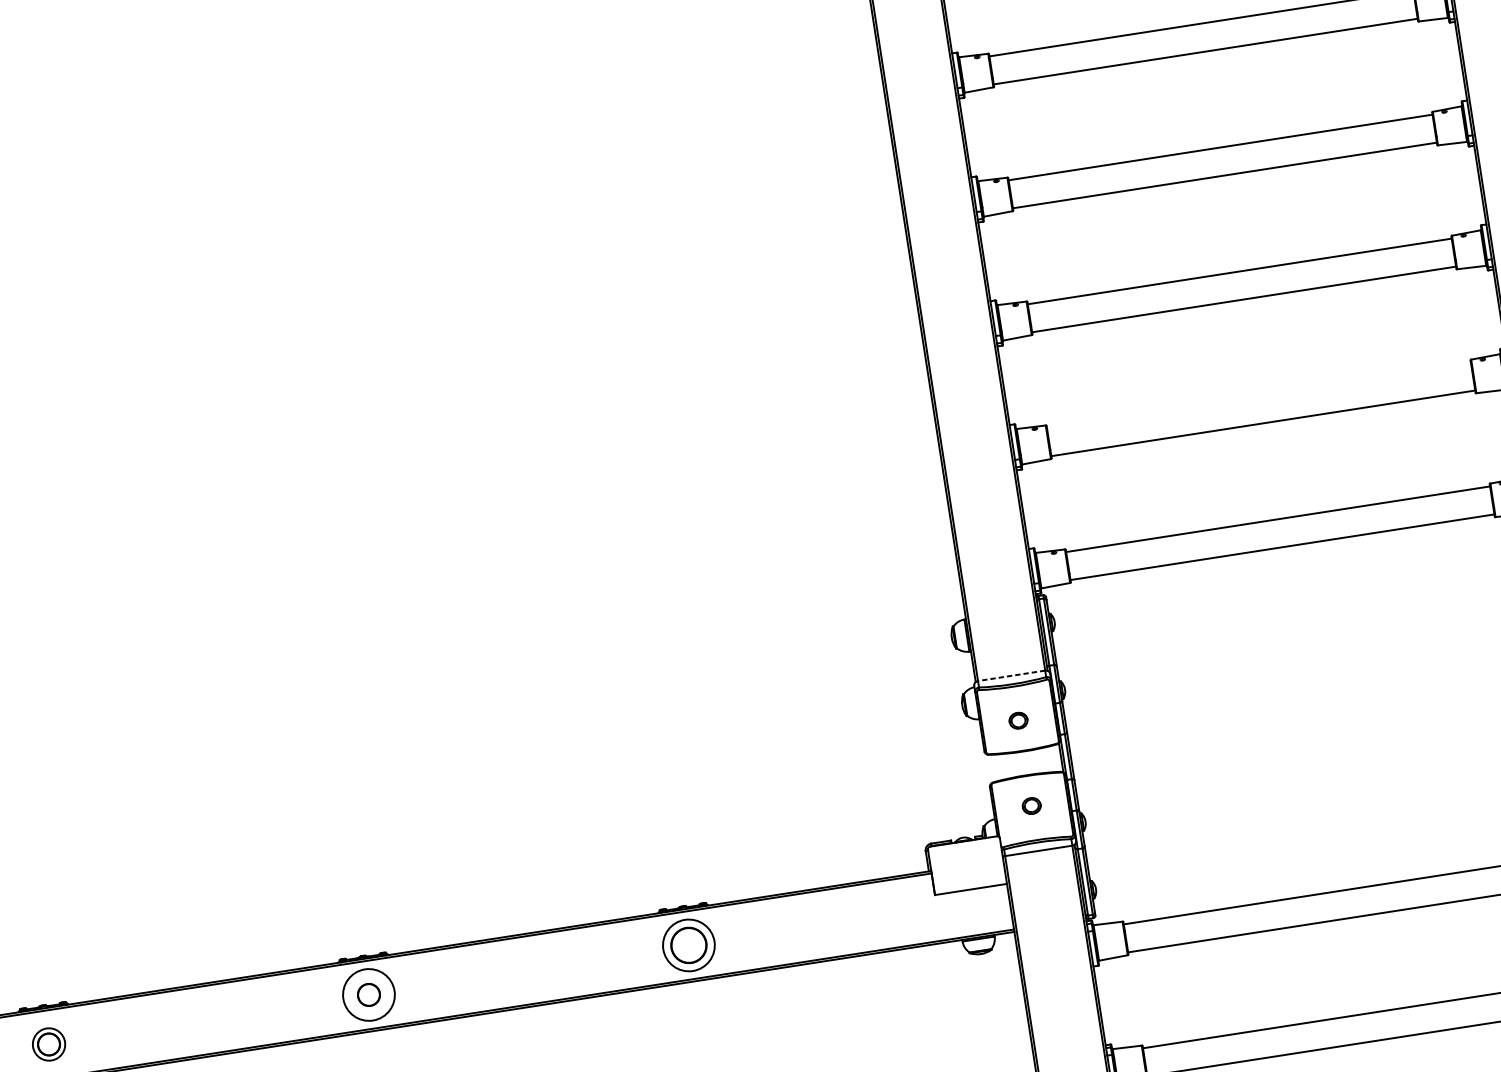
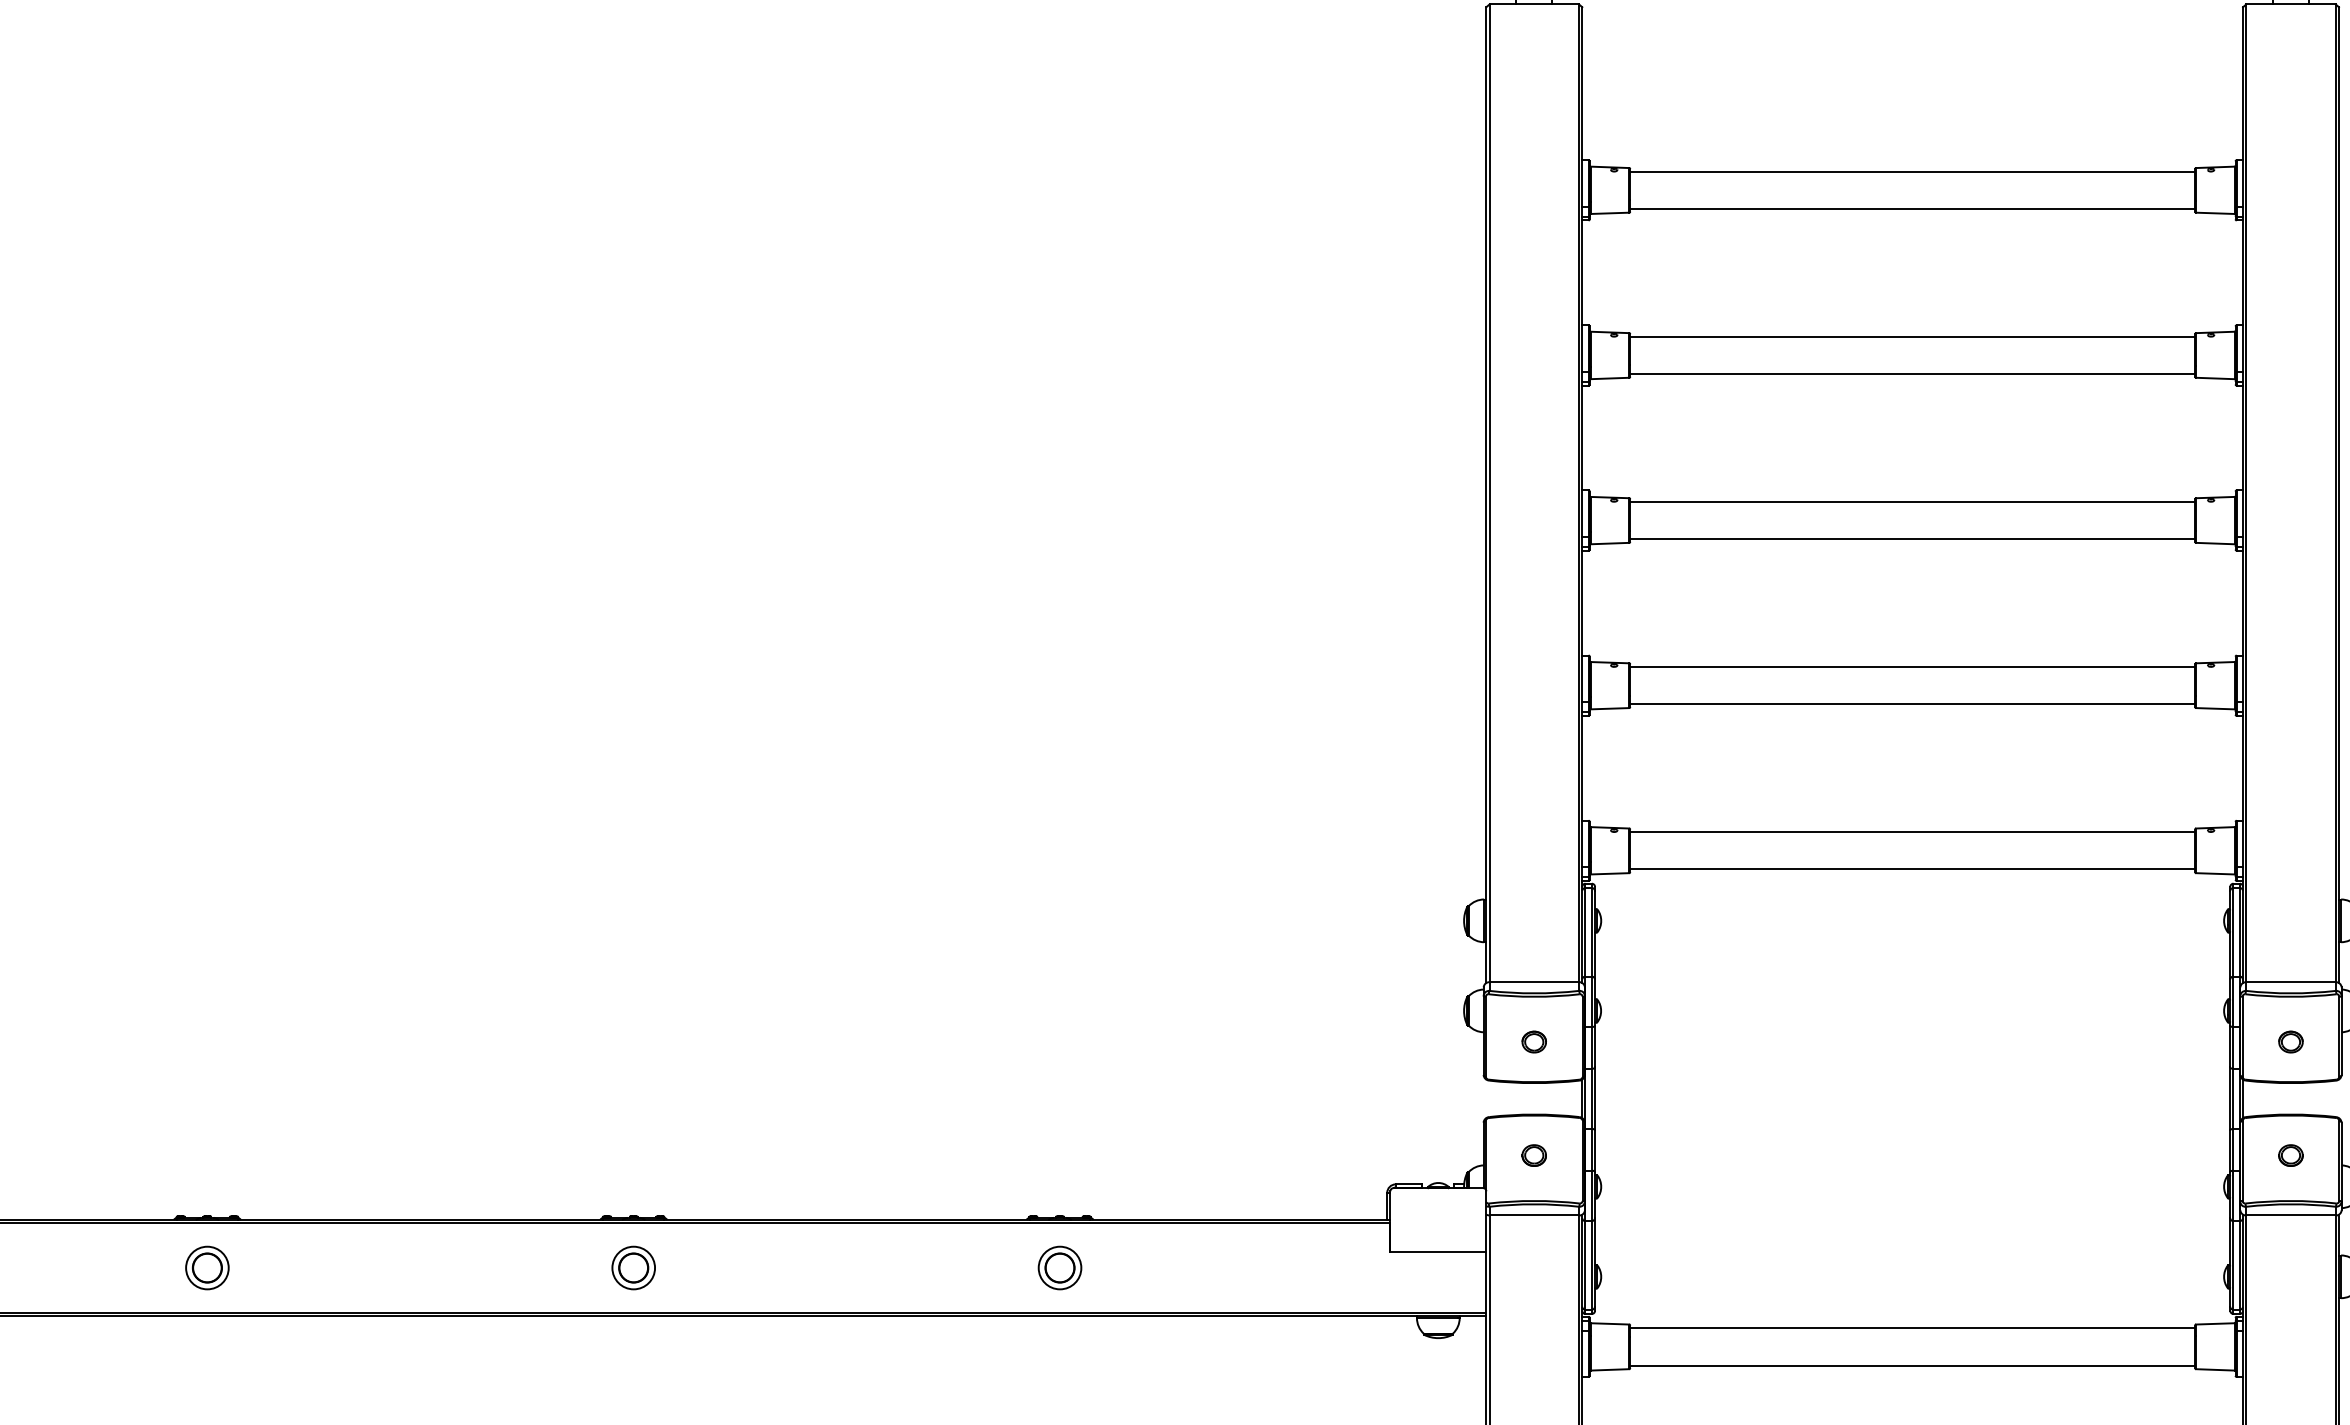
line: (1258, 395) -> (1912, 667), added
line: (1011, 676) -> (1534, 982), dashed -> solid
part: (688, 945) -> (1059, 1267), size x0.62
circle: (368, 994) -> (633, 1267), size x0.62

